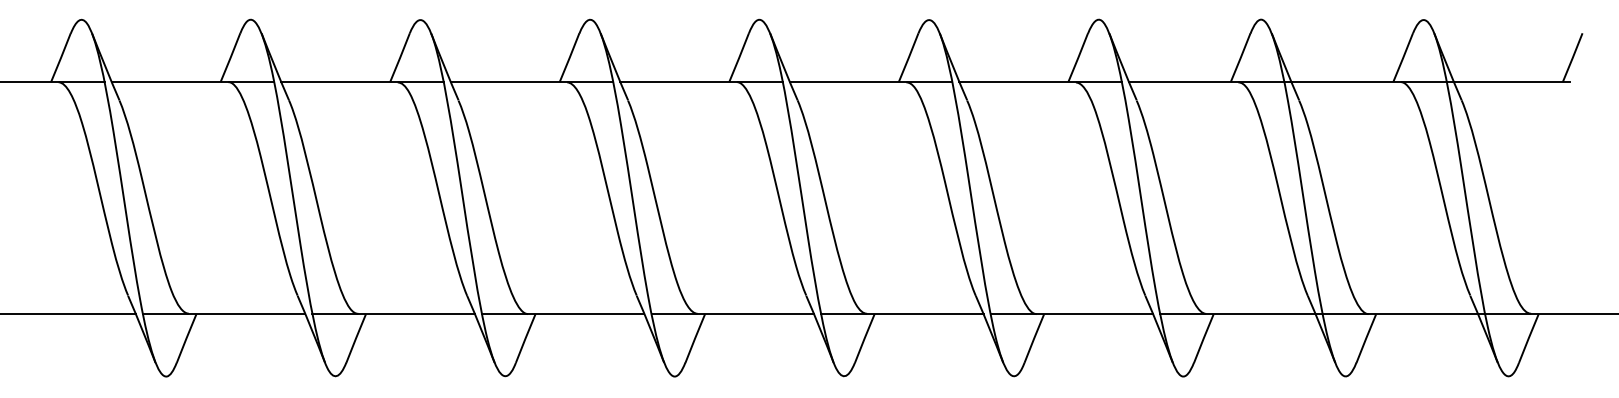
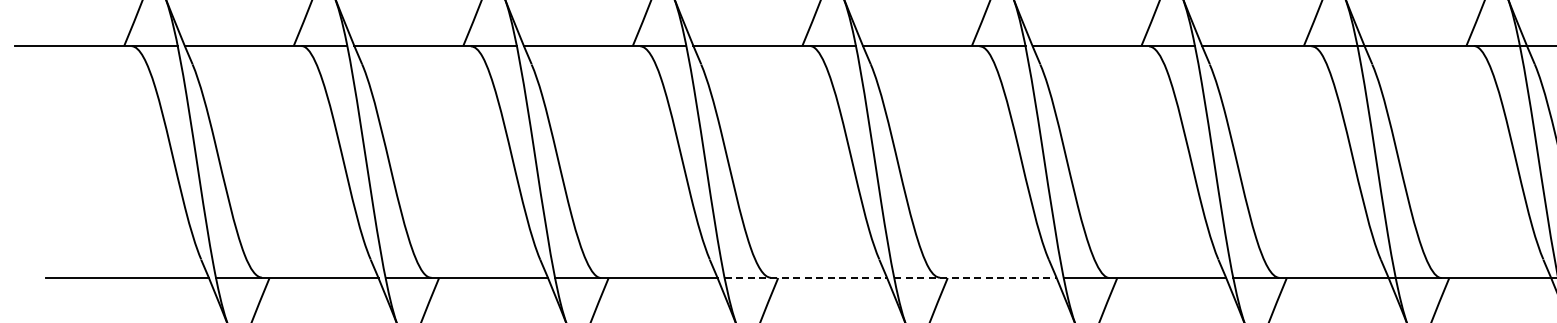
line: (733, 314) -> (806, 278), solid -> dashed
line: (902, 314) -> (975, 278), solid -> dashed

